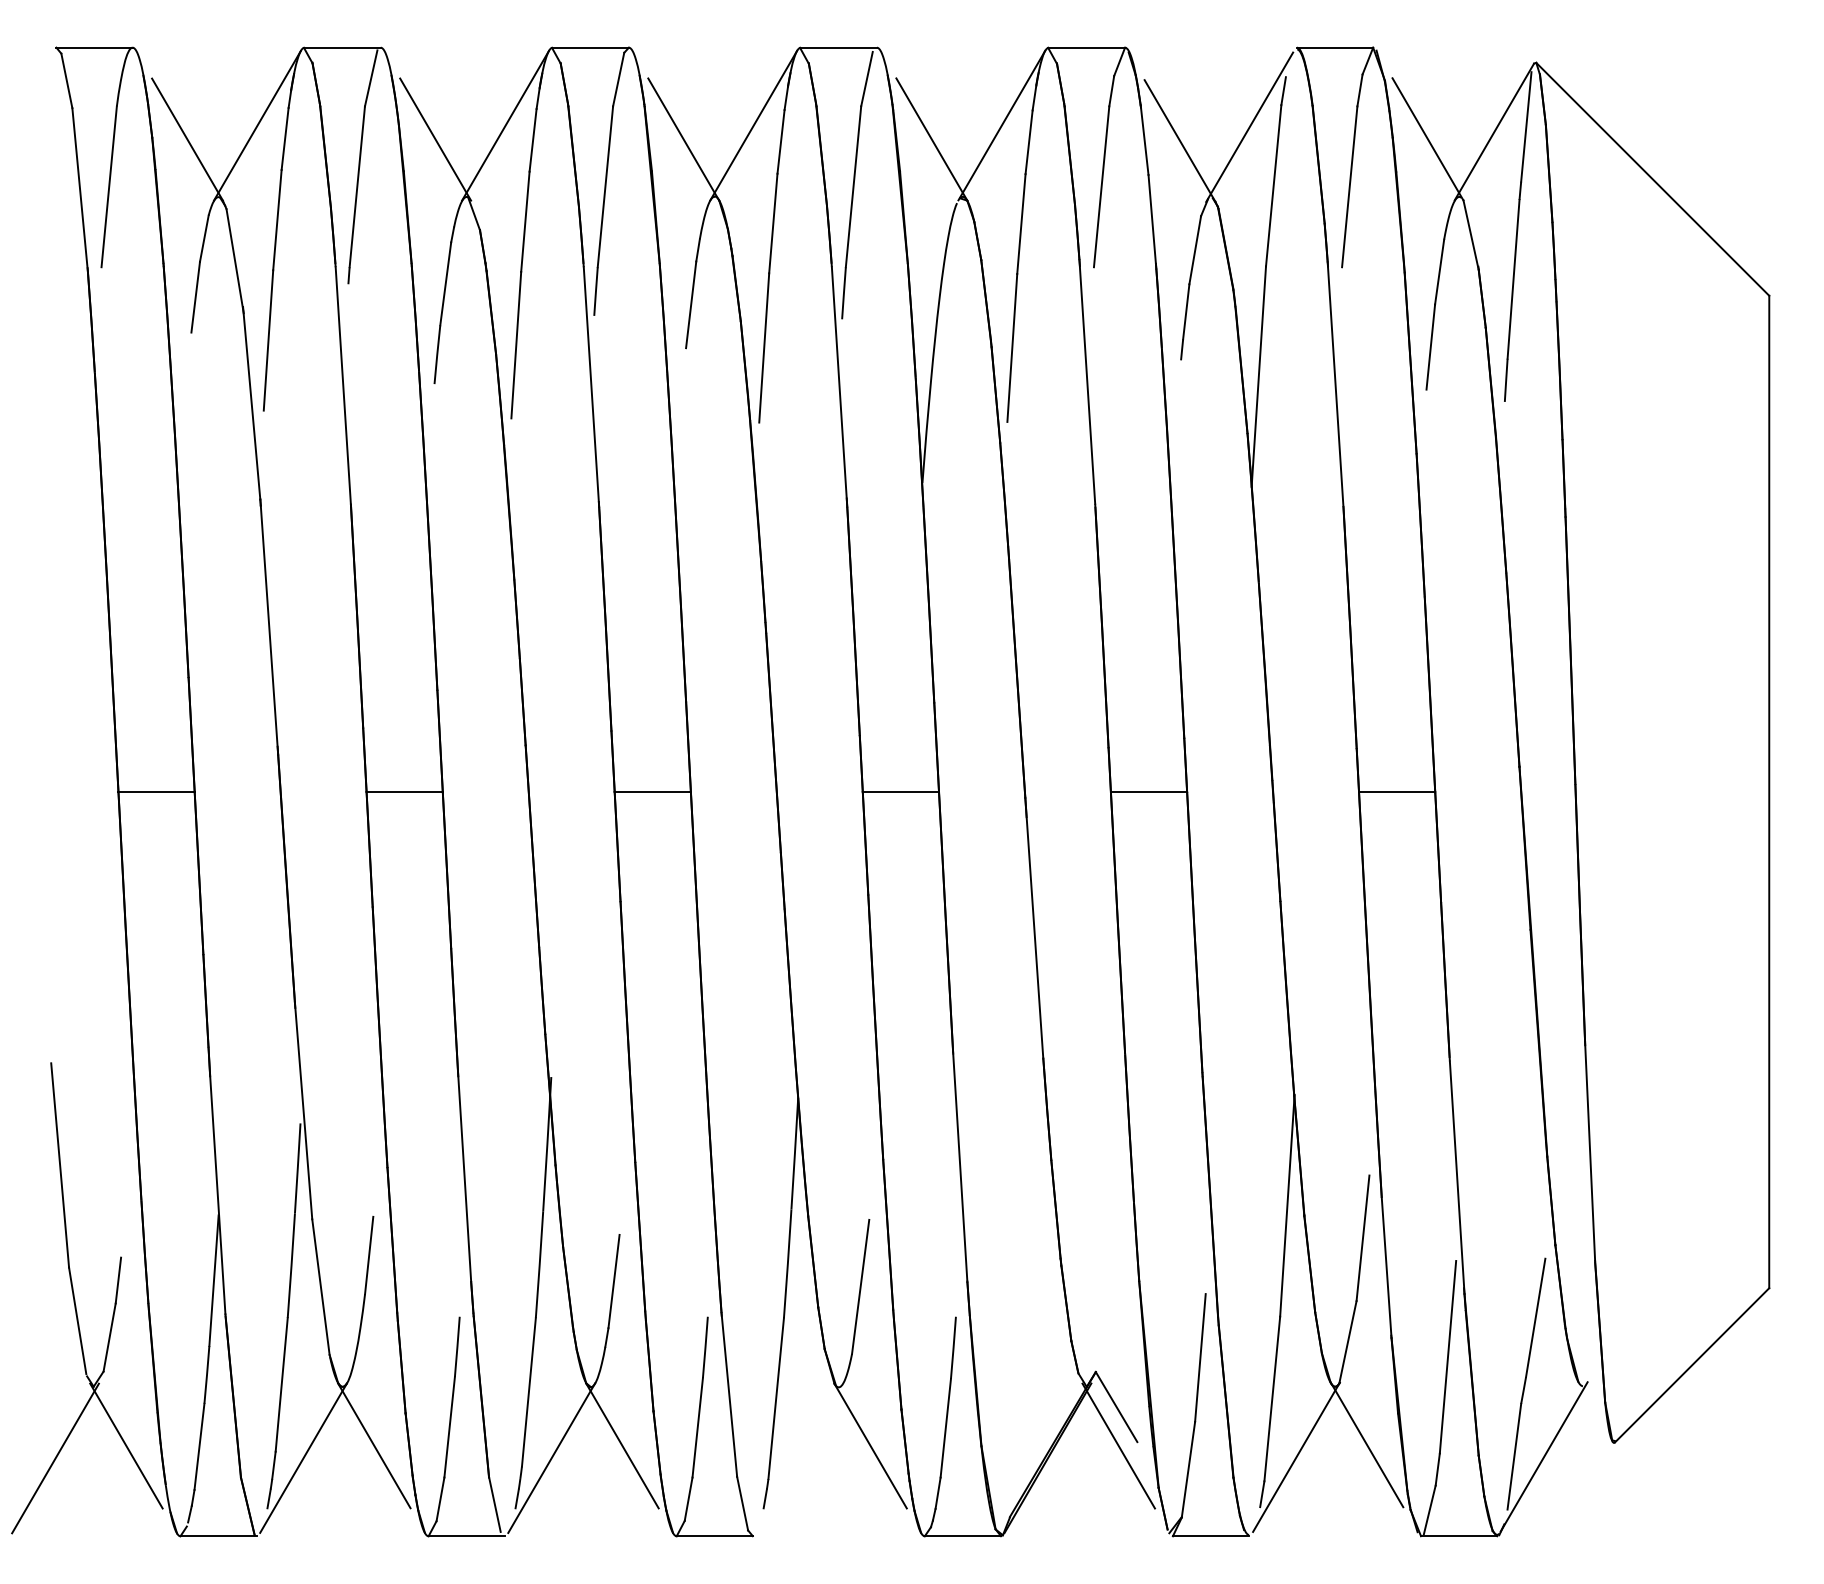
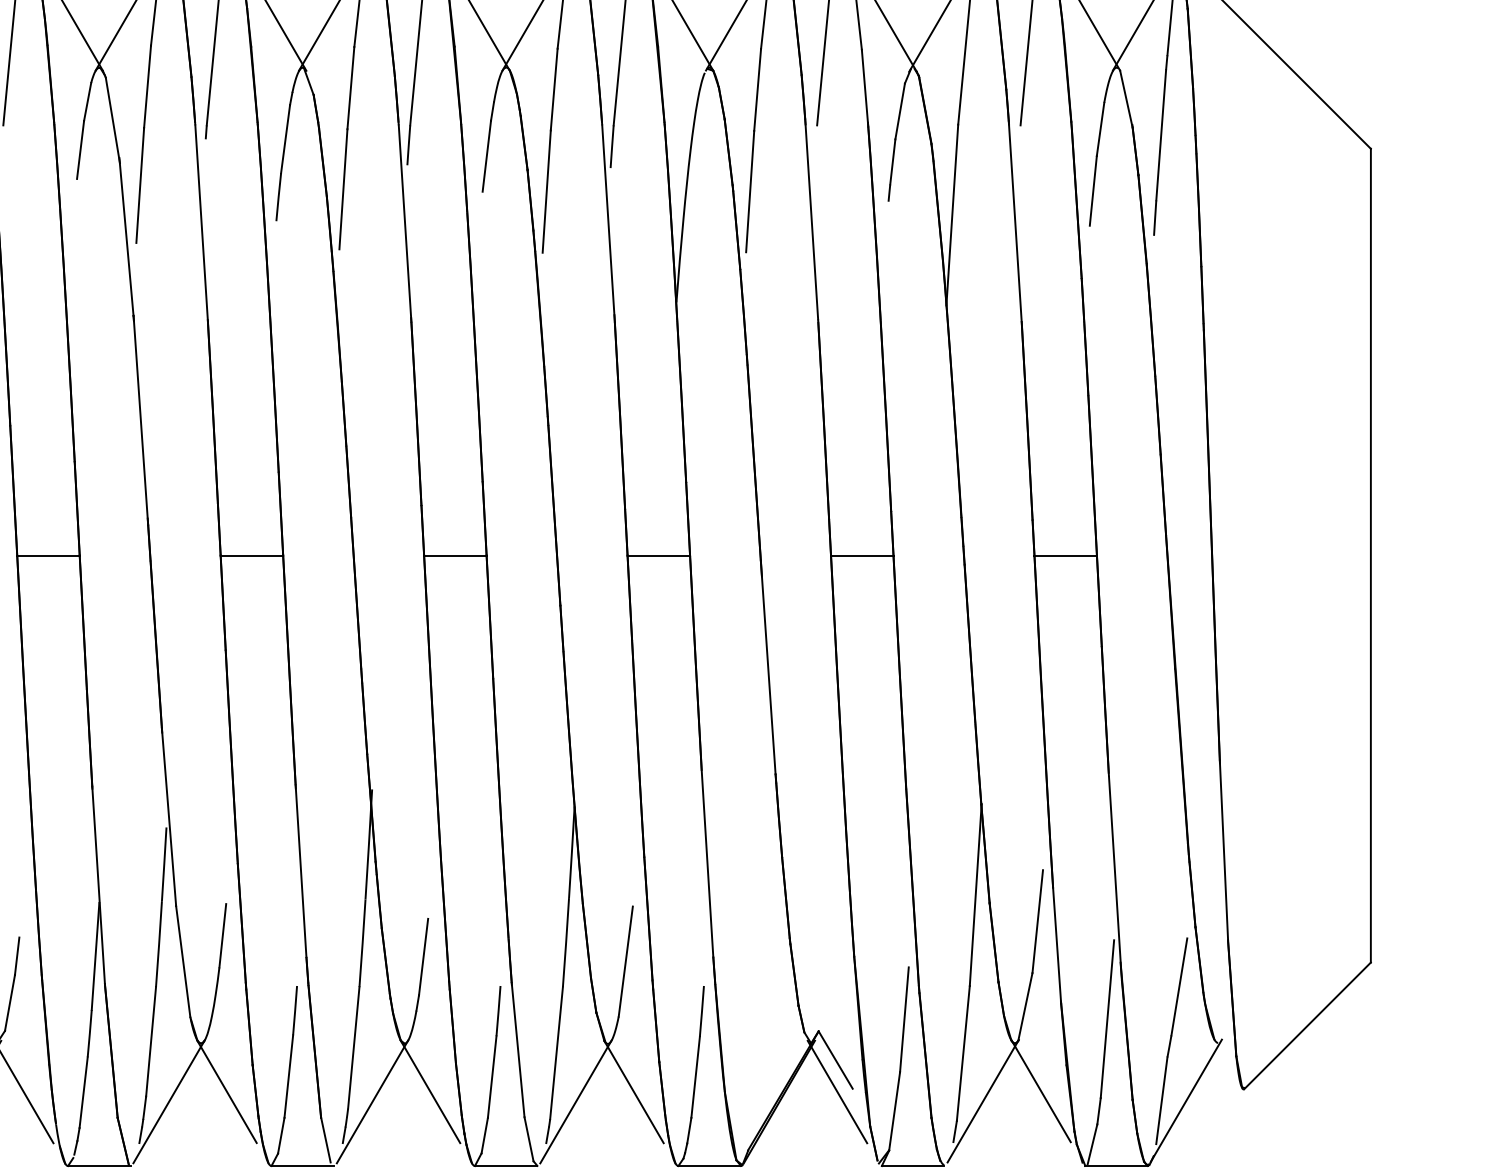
line: (799, 1458) -> (575, 1102), added

